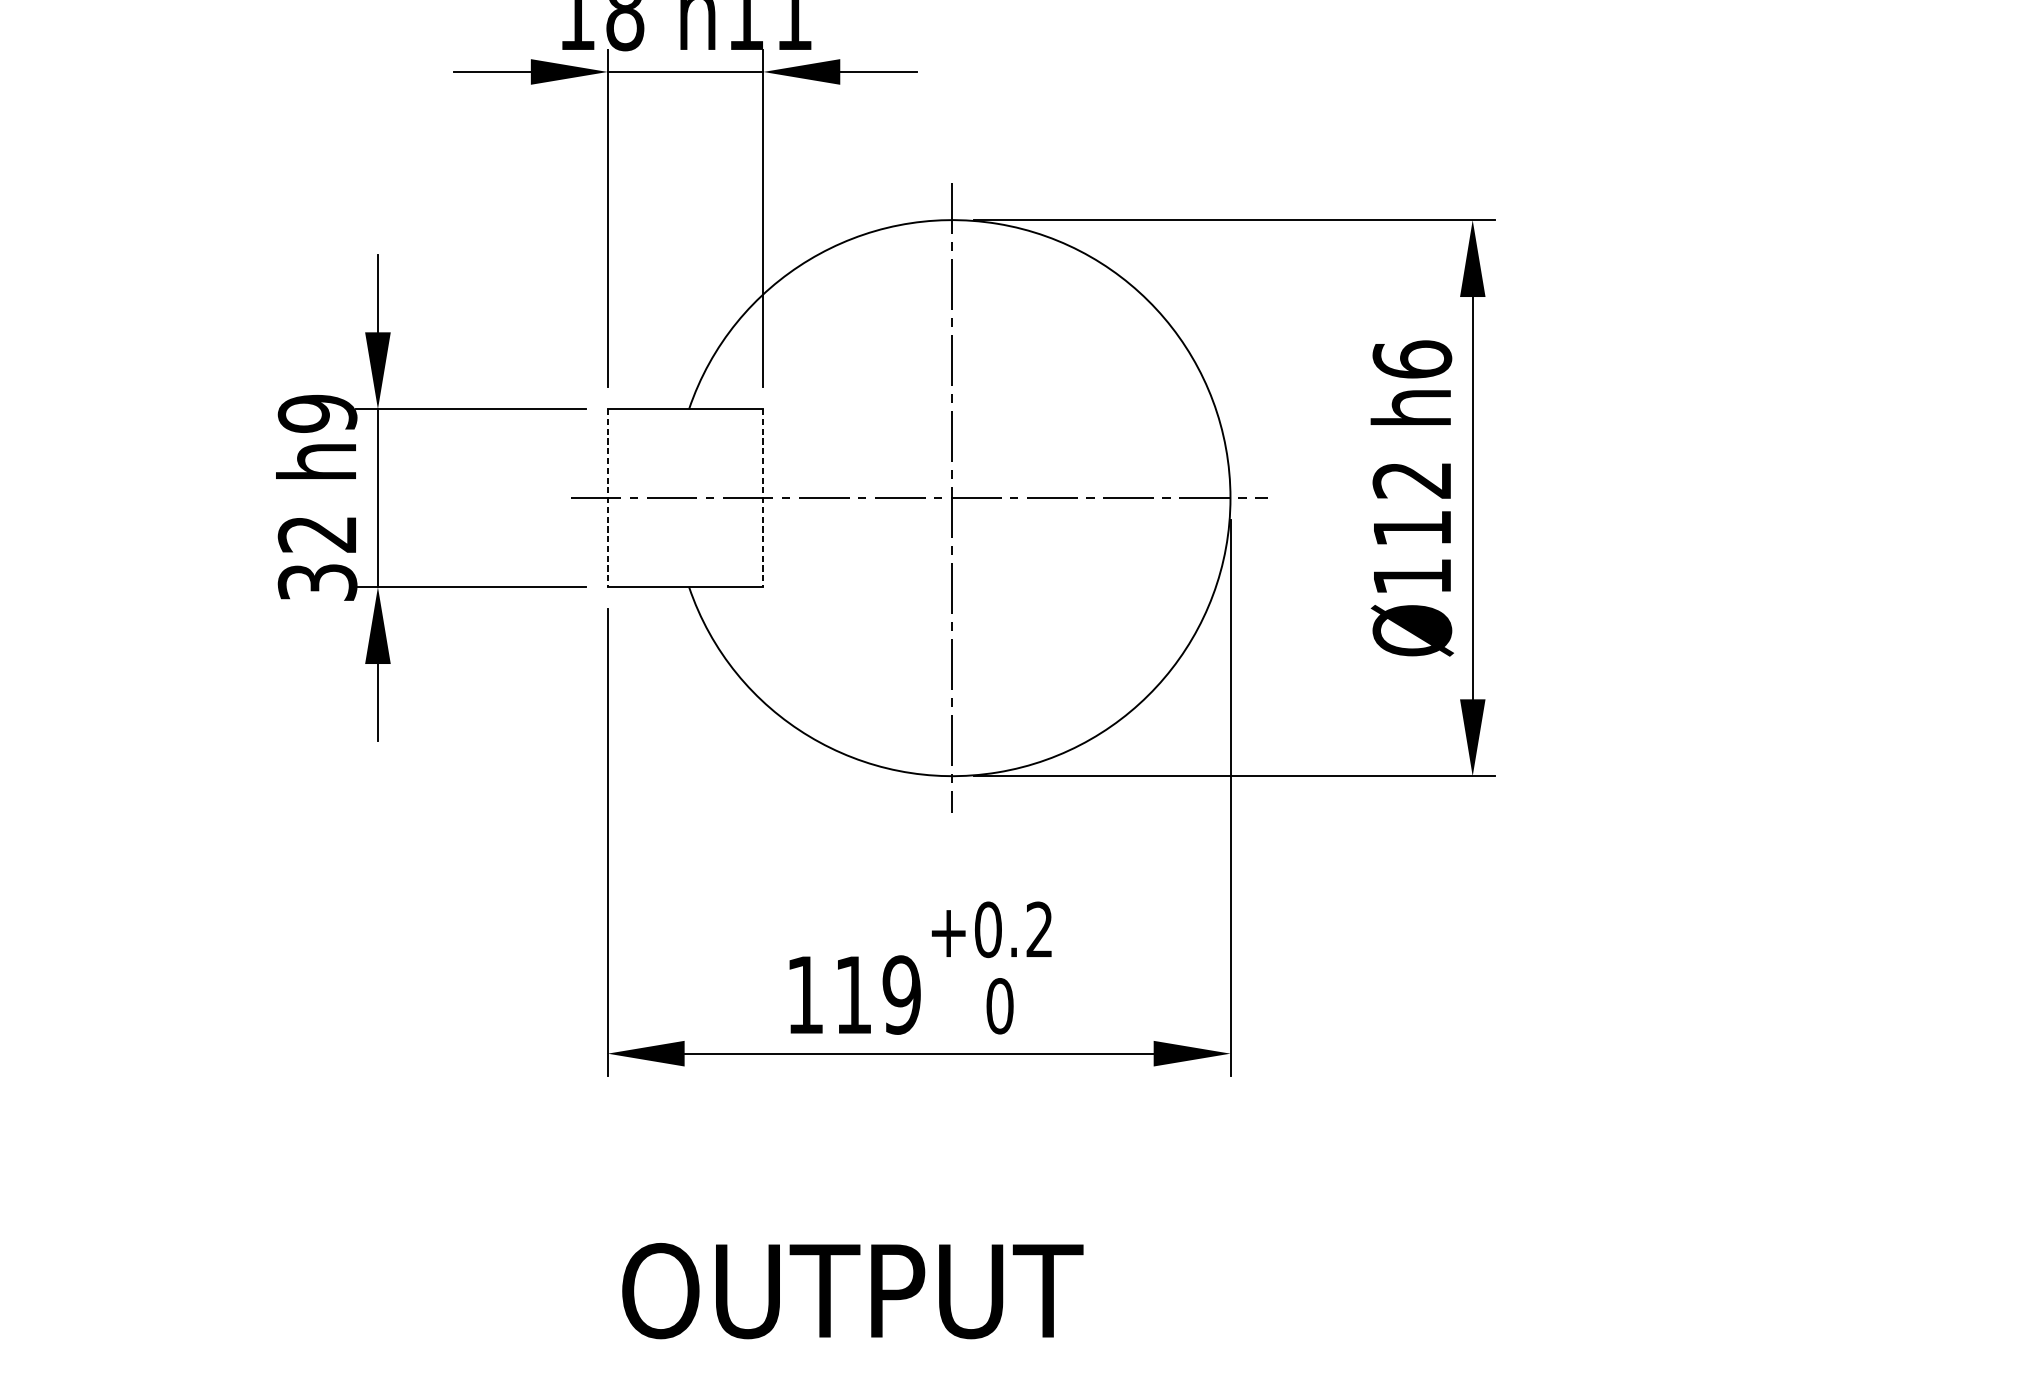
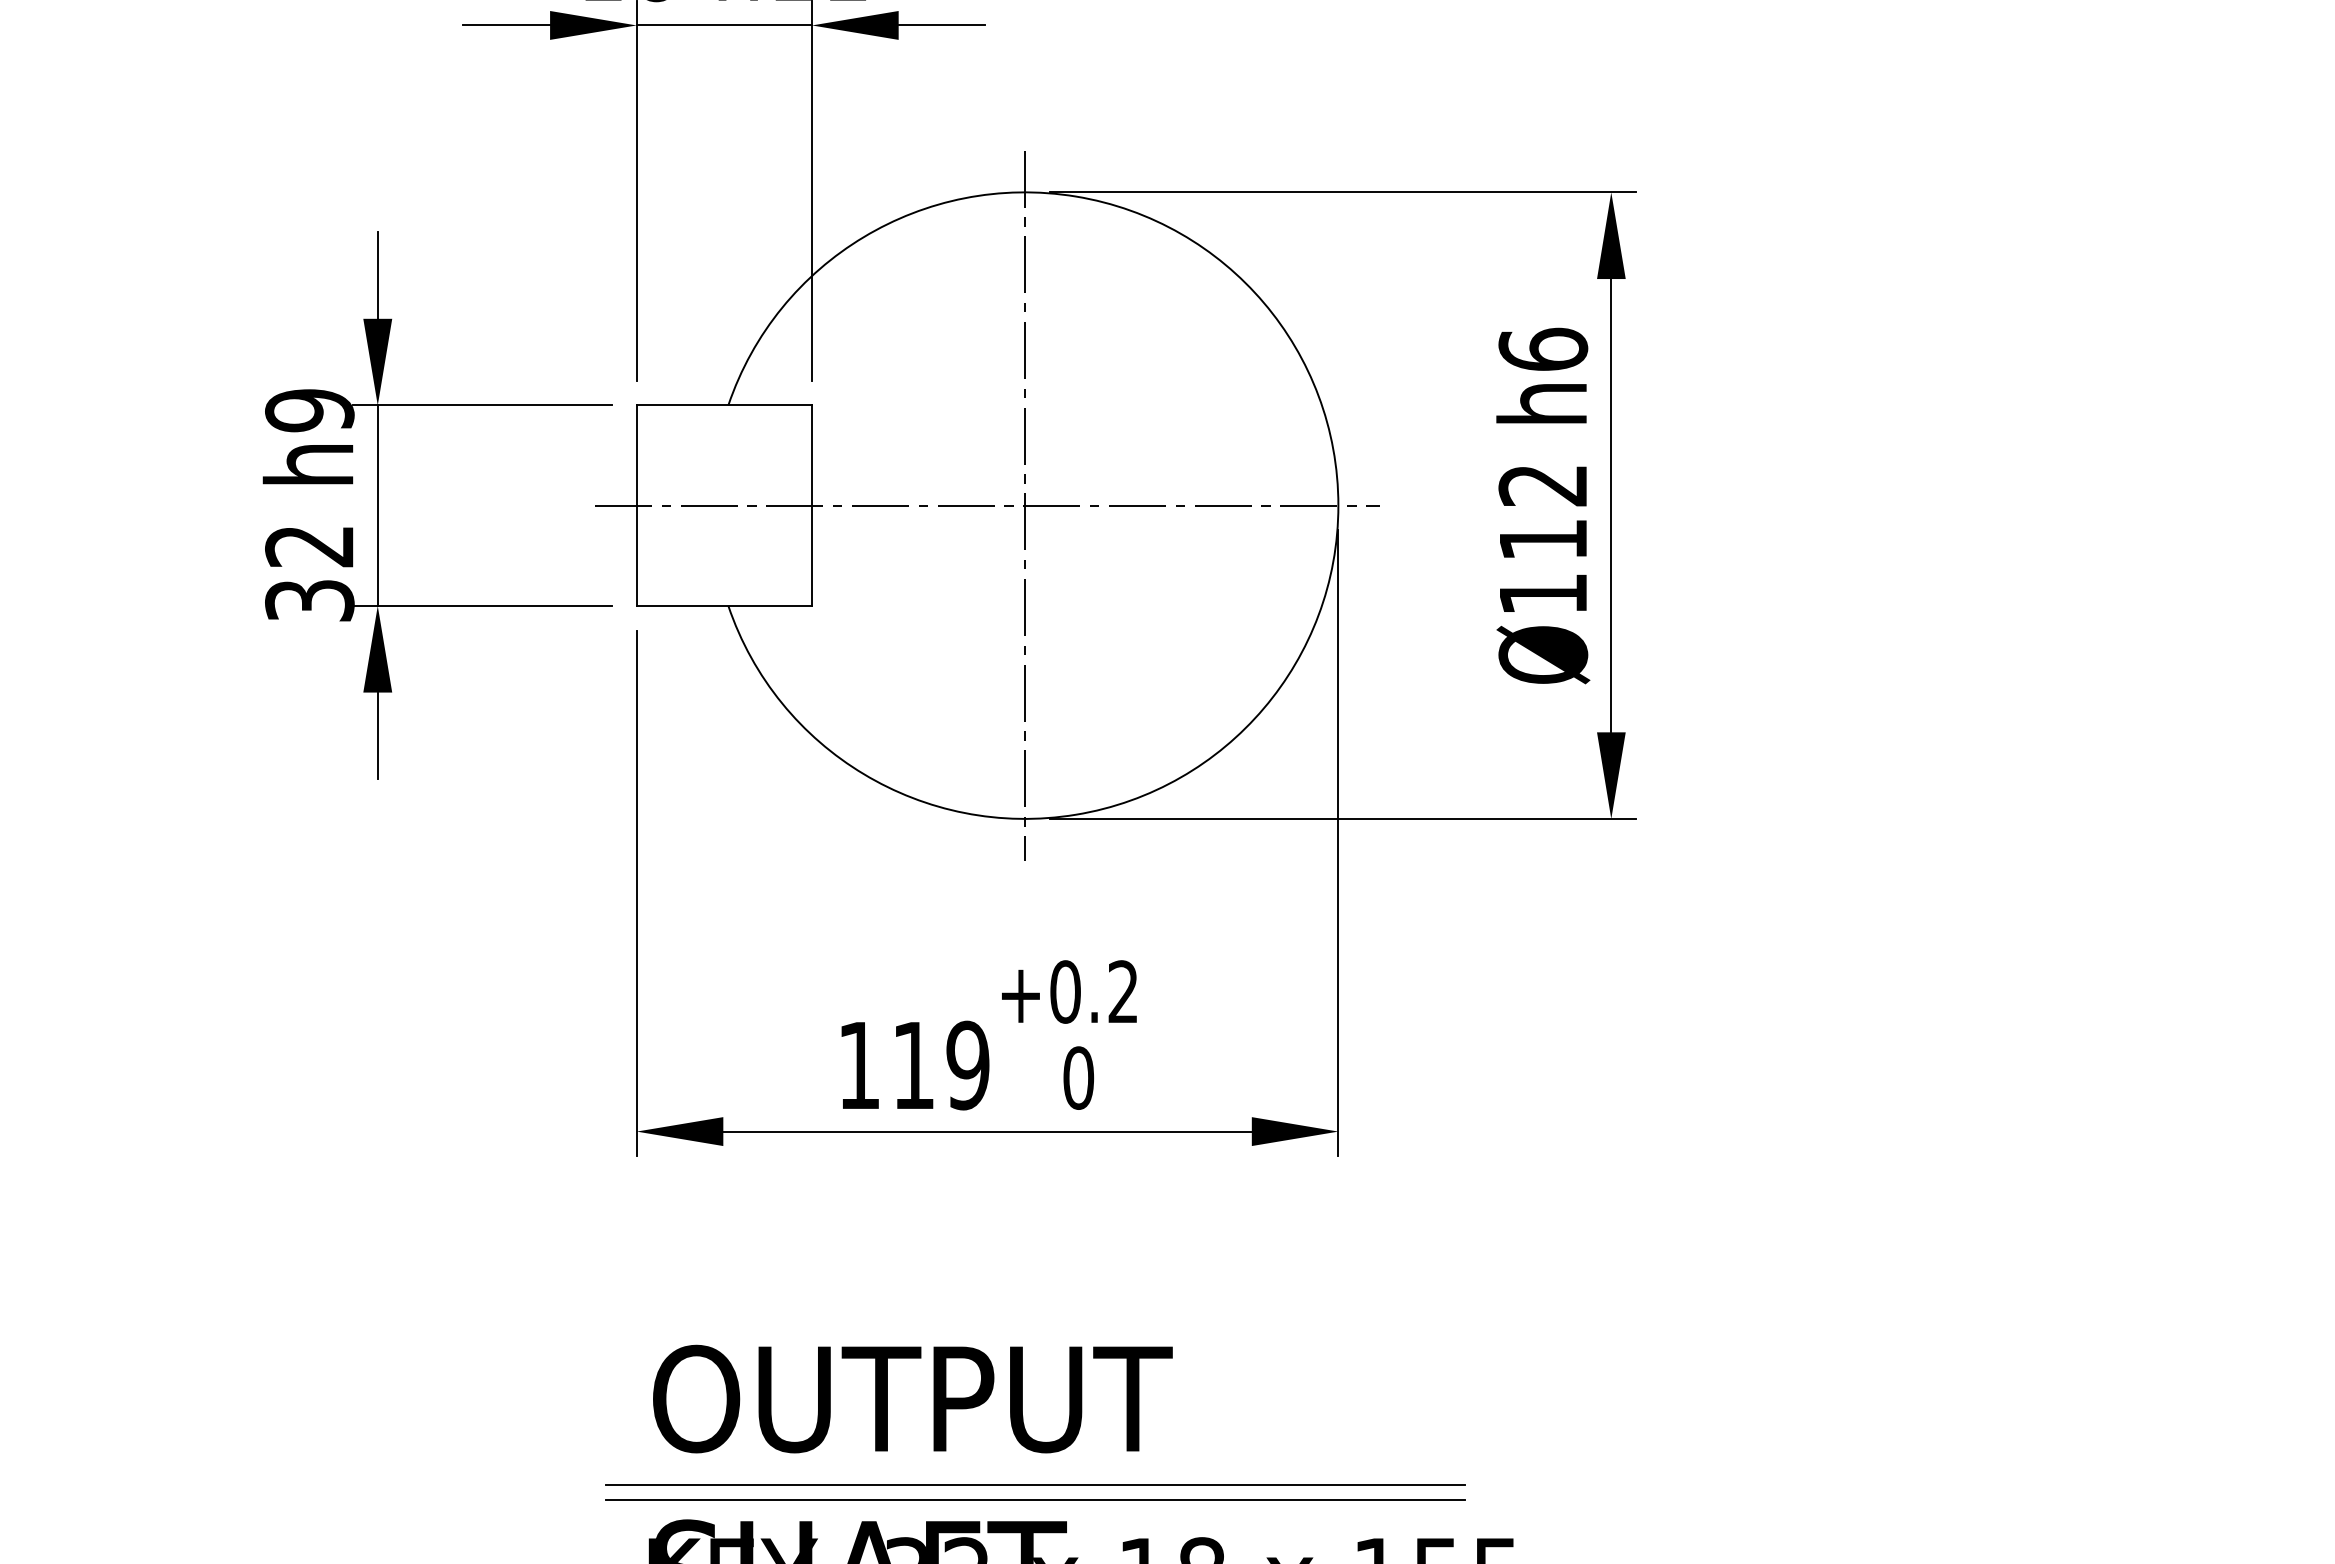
line: (607, 498) -> (636, 506), dashed -> solid
line: (763, 498) -> (812, 506), dashed -> solid
line: (961, 1366) -> (1035, 1484), added
line: (961, 1381) -> (1035, 1500), added

